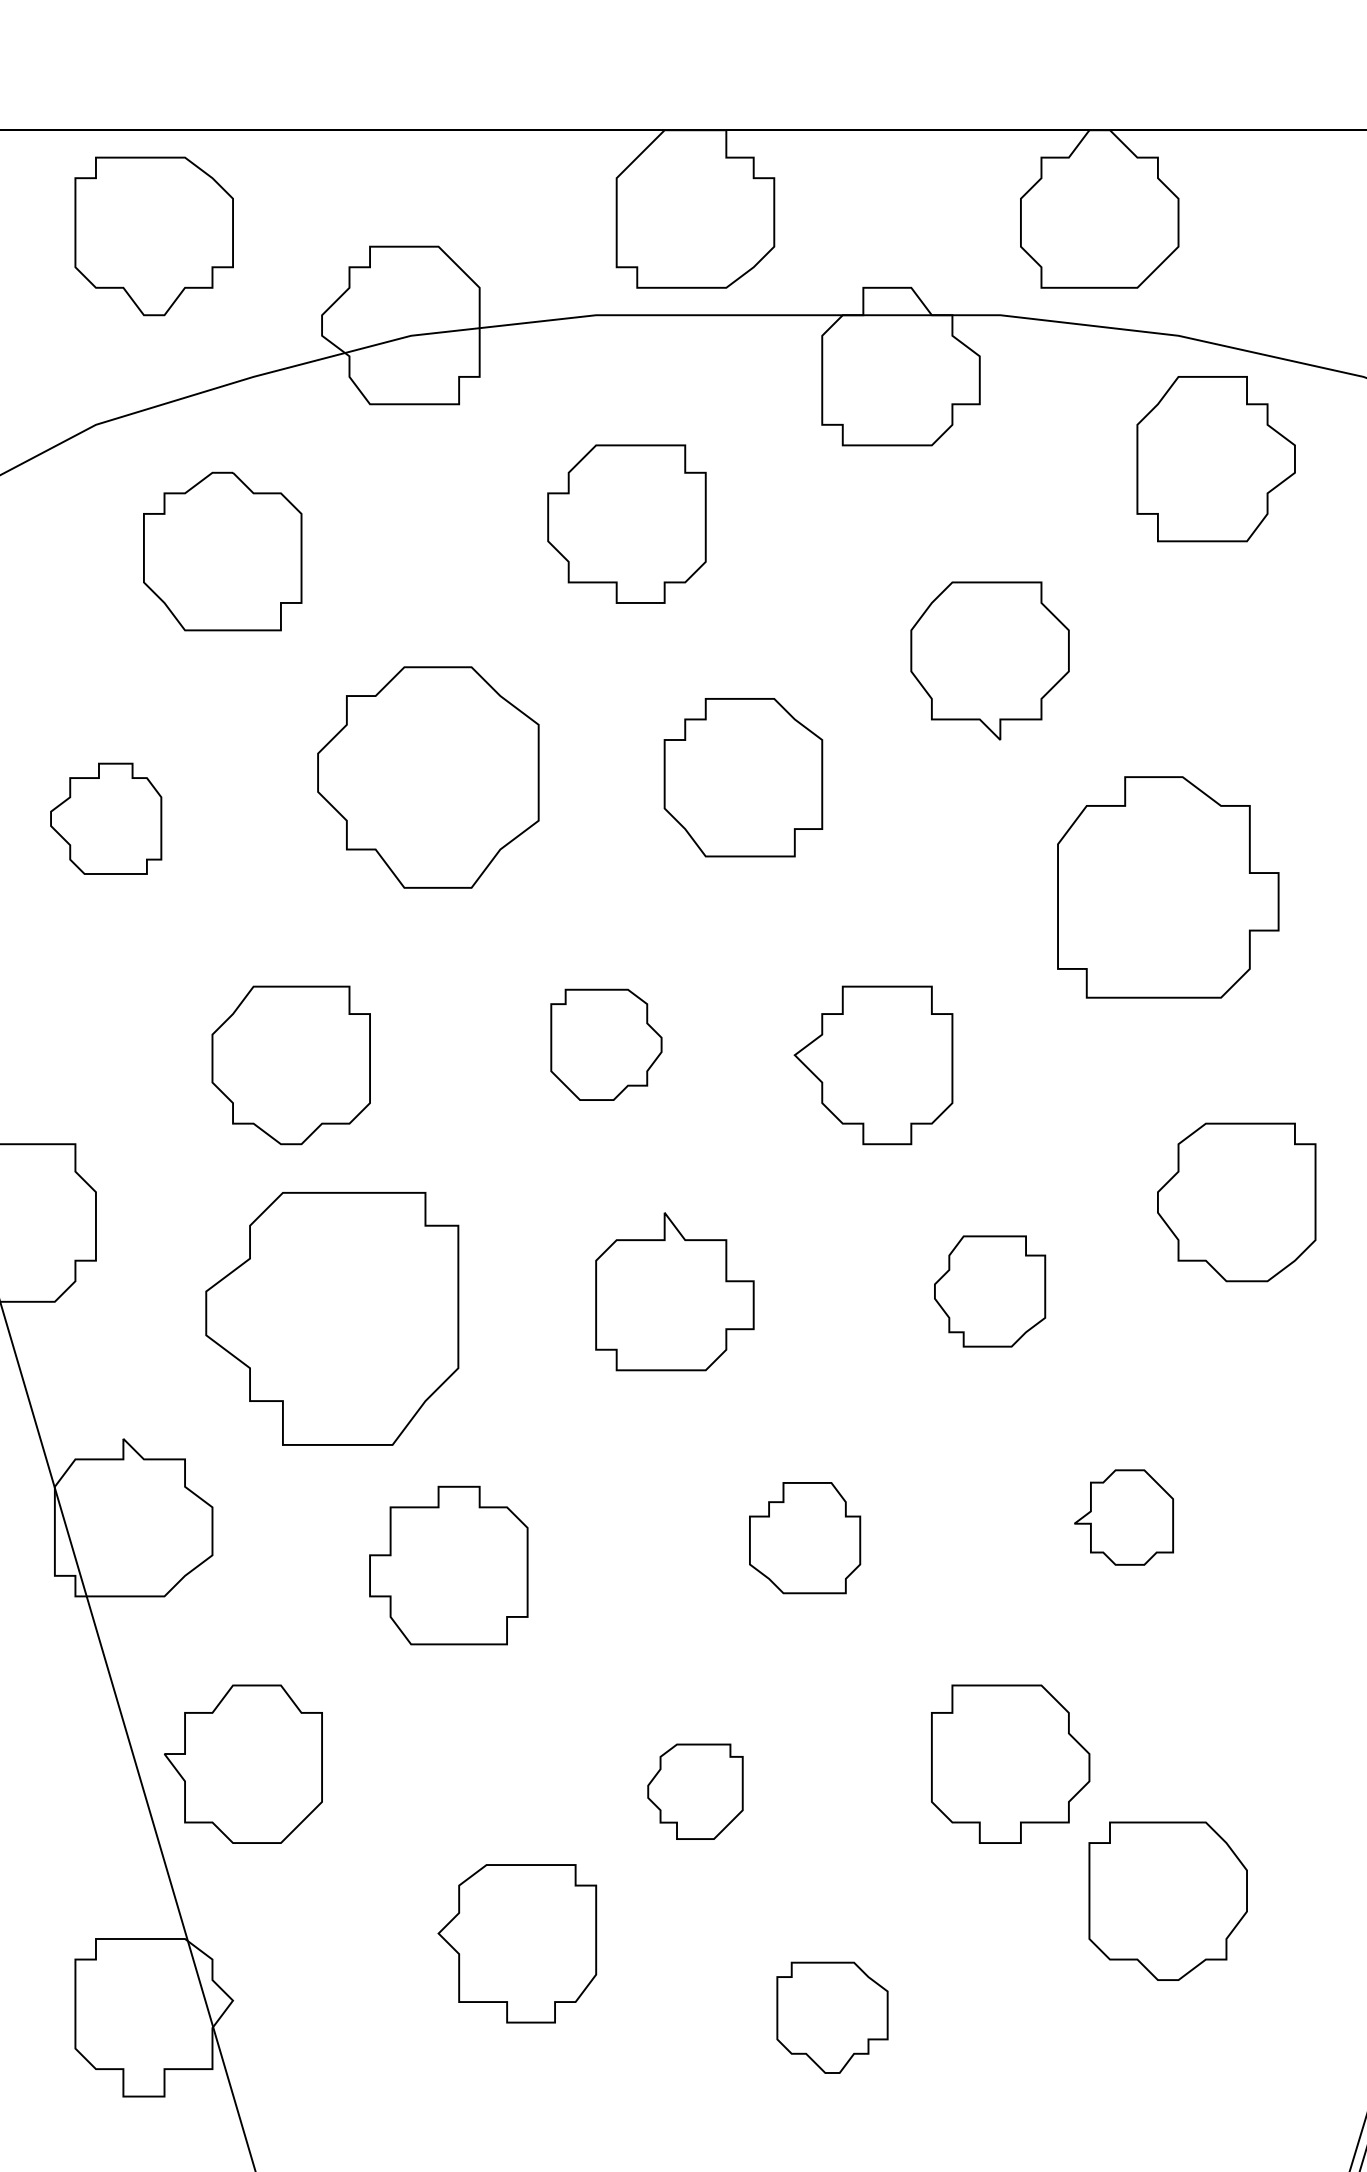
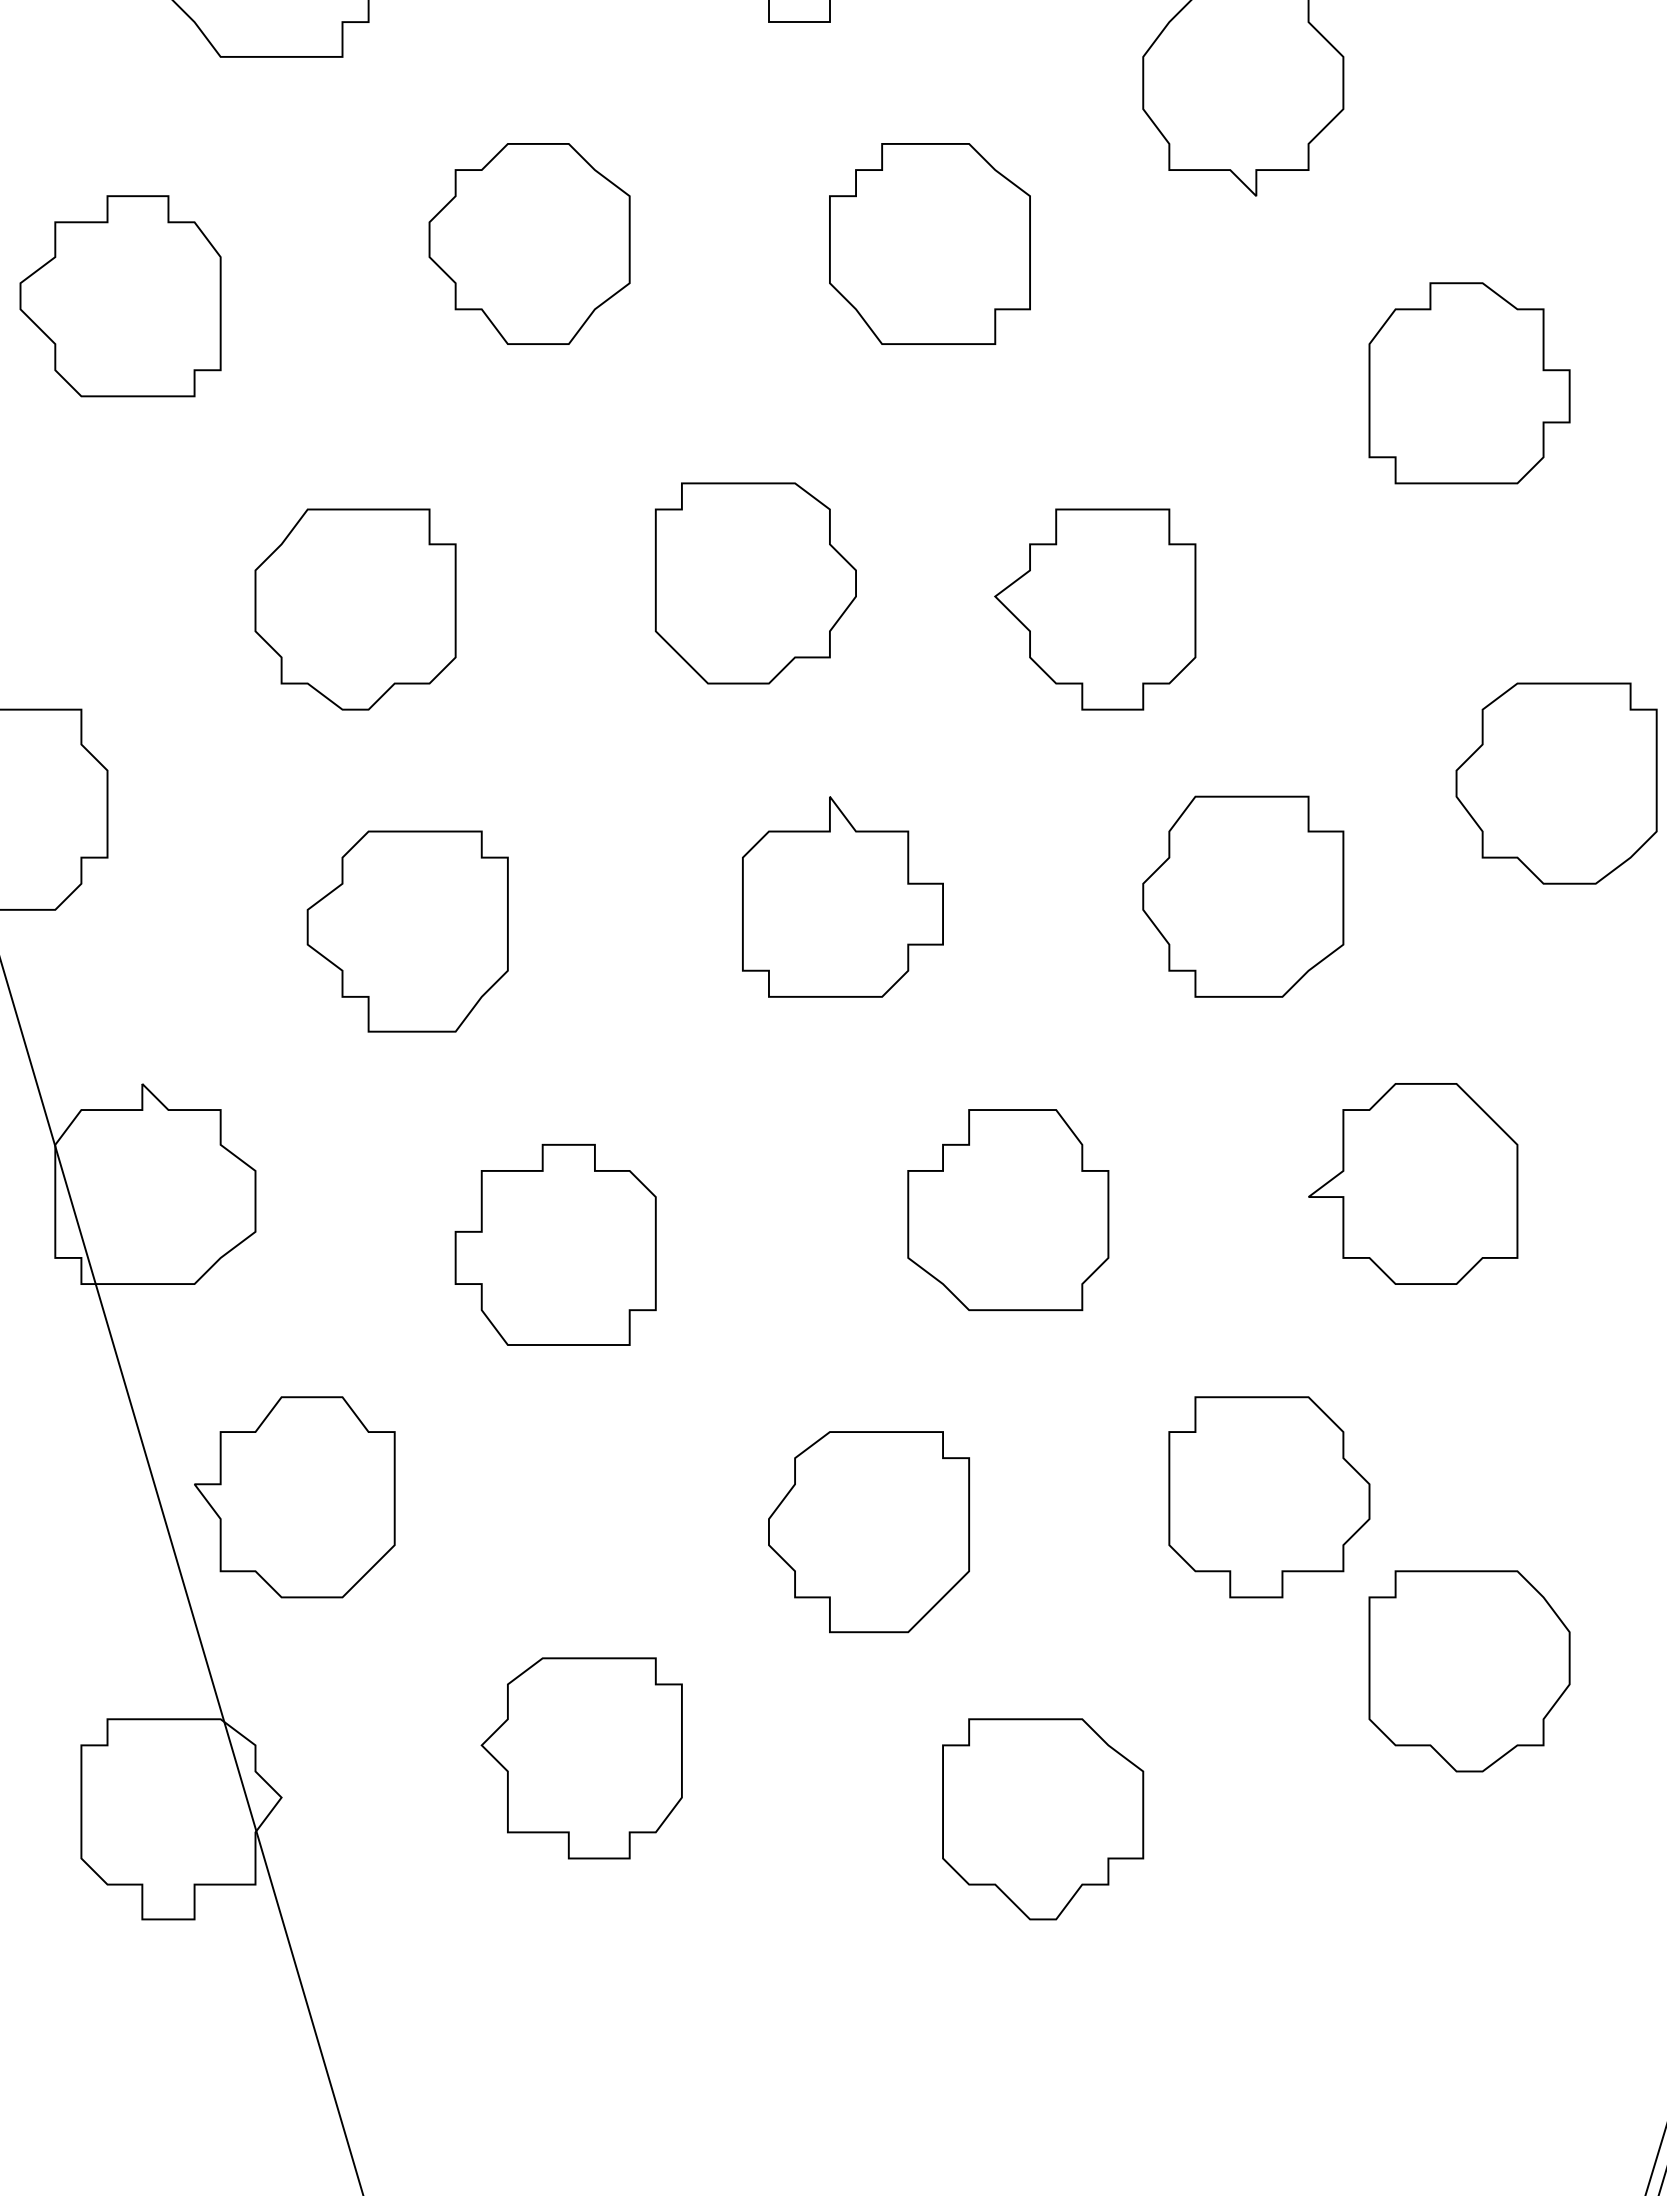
part: (427, 777) -> (528, 243), size x0.71
part: (105, 818) -> (119, 295), size x1.43
part: (1167, 886) -> (1468, 382), size x0.71
part: (606, 1044) -> (756, 582), size x1.43
part: (989, 1291) -> (1242, 896), size x1.43
part: (332, 1318) -> (407, 931), size x0.62
part: (1123, 1517) -> (1412, 1183), size x1.67
part: (804, 1537) -> (1007, 1209), size x1.43
part: (695, 1791) -> (869, 1531), size x1.67
part: (517, 1943) -> (581, 1758), moved
part: (832, 2017) -> (1043, 1818), size x1.43

